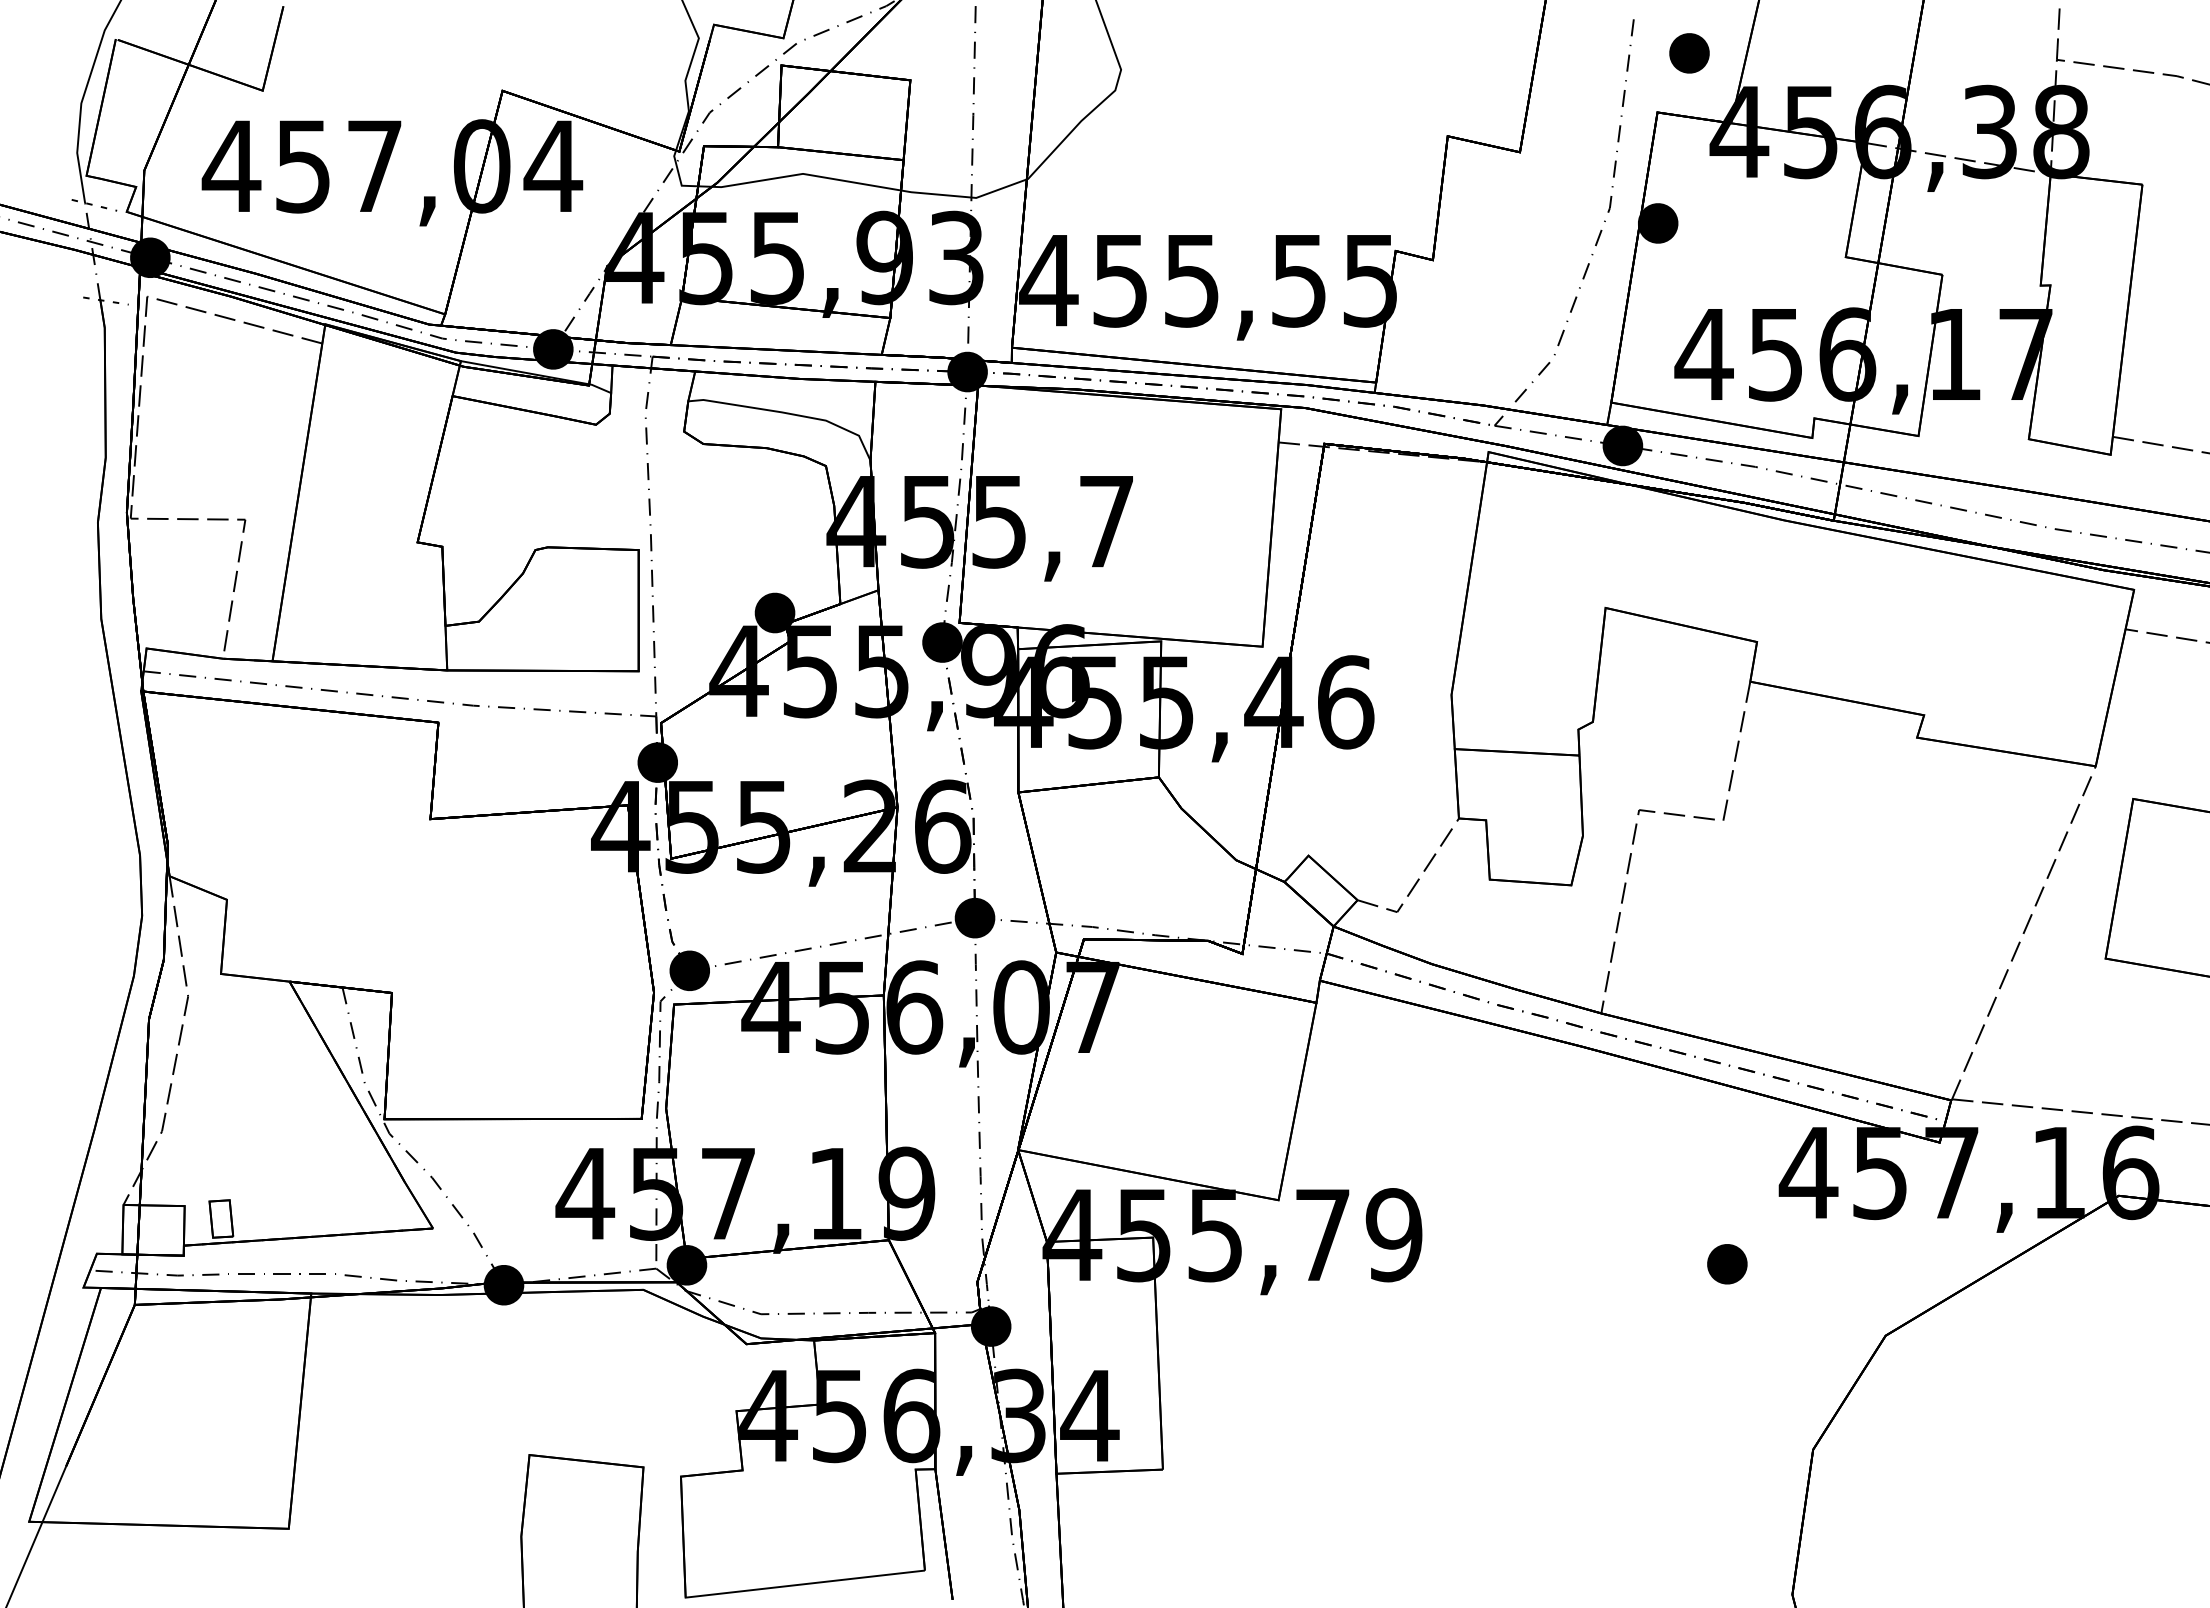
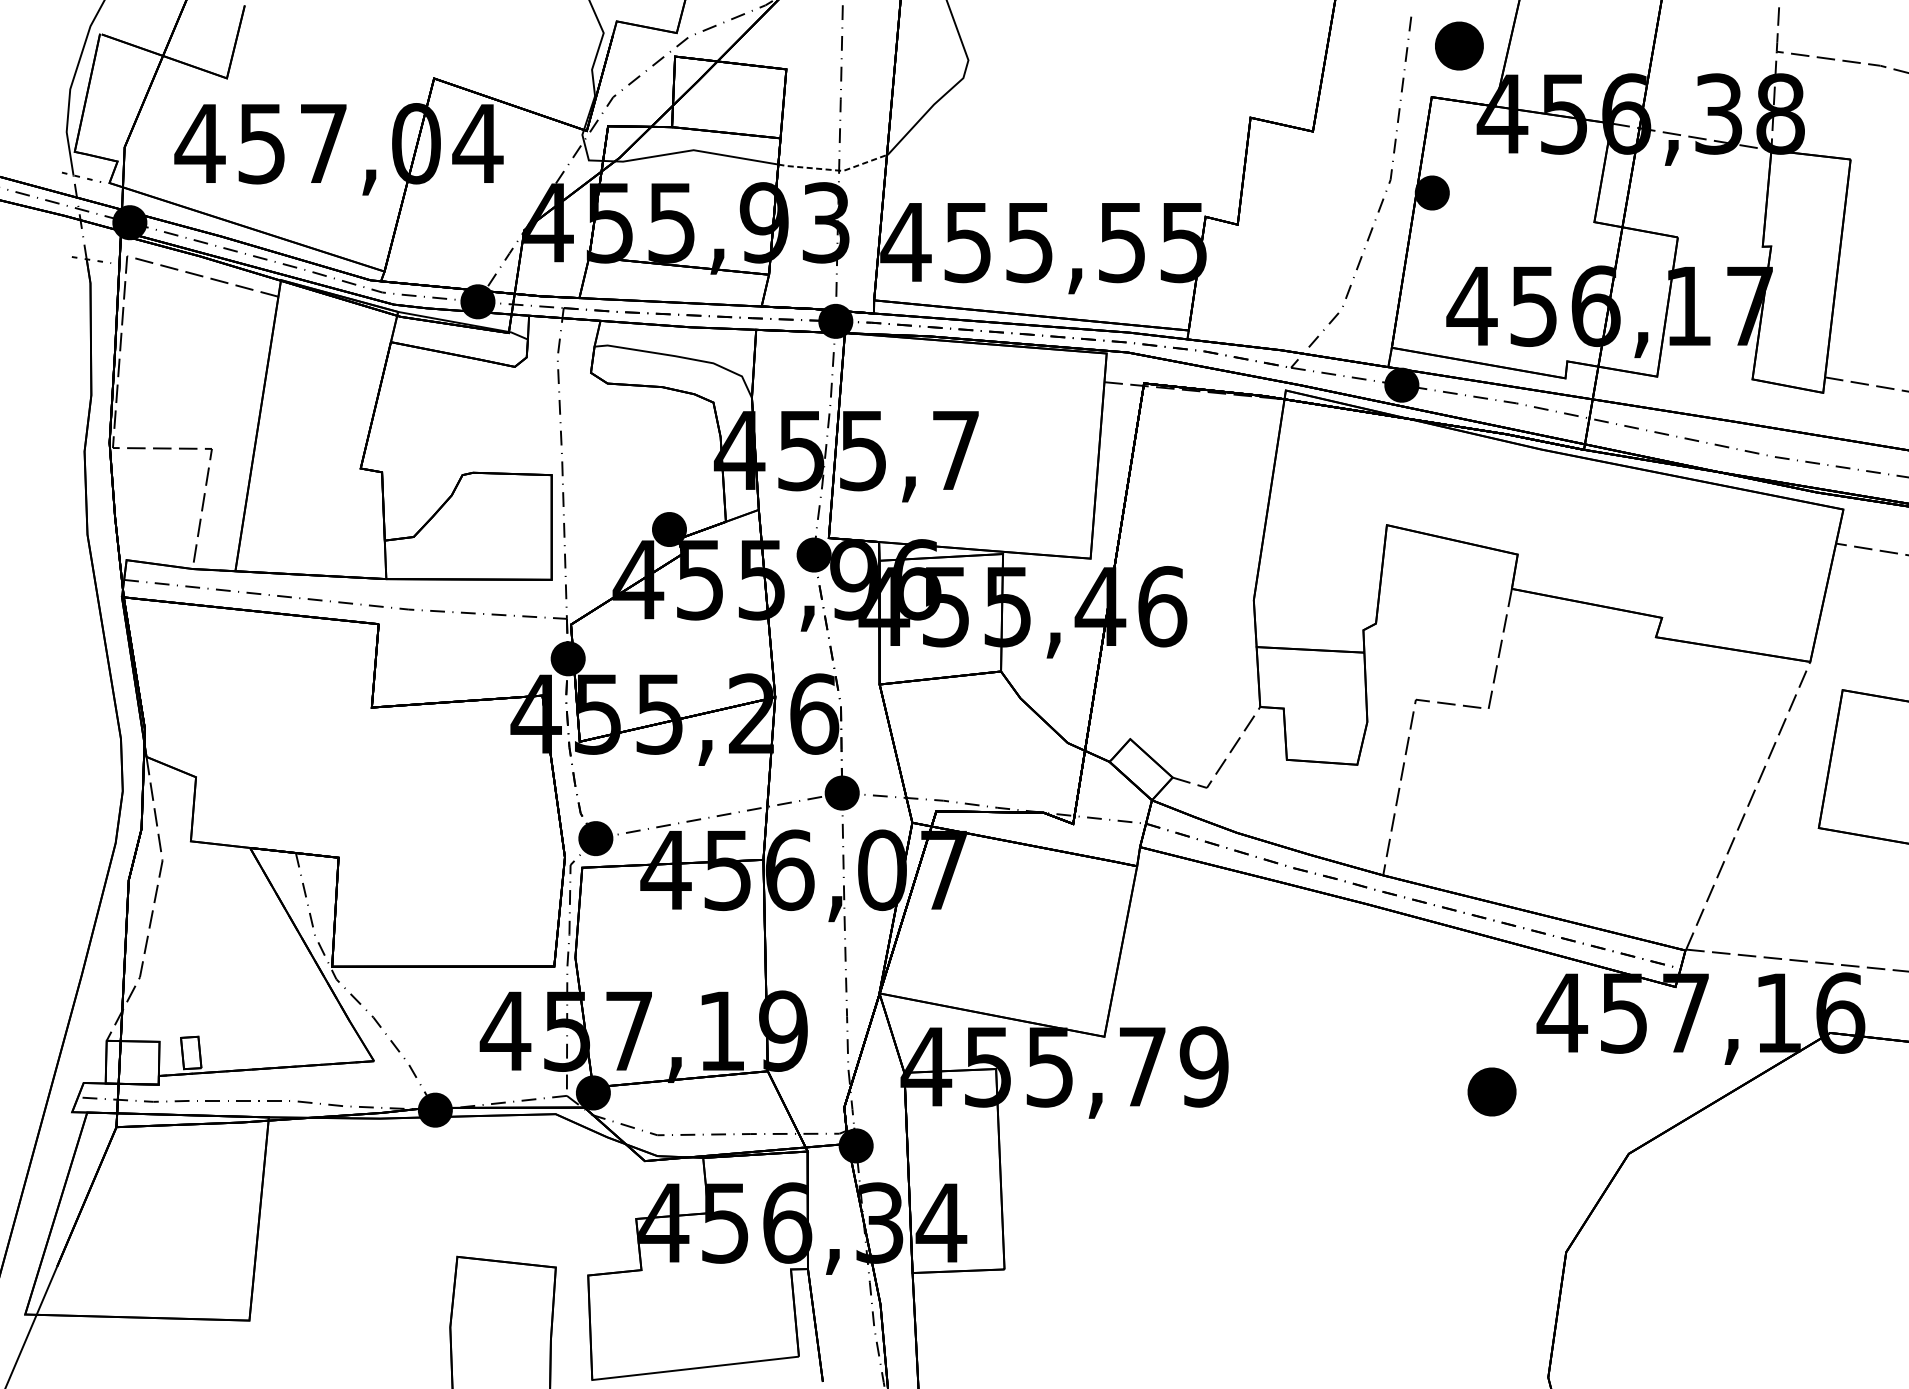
part: (1689, 53) -> (1459, 46), size x1.4
line: (965, 197) -> (833, 170), solid -> dashed
part: (1727, 1264) -> (1492, 1092), size x1.4

